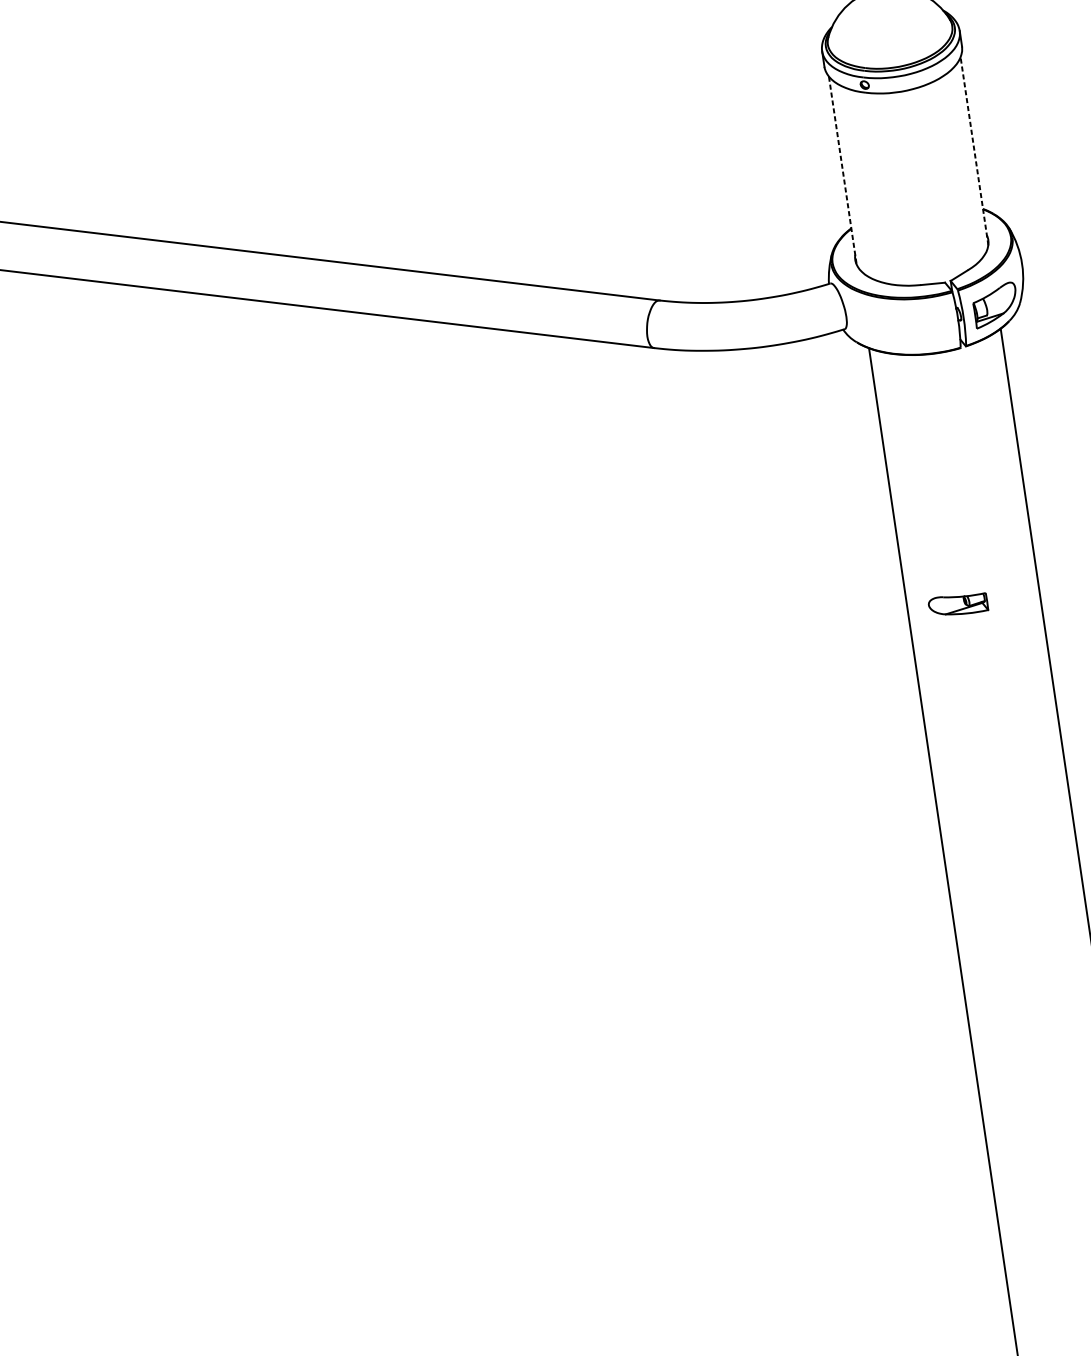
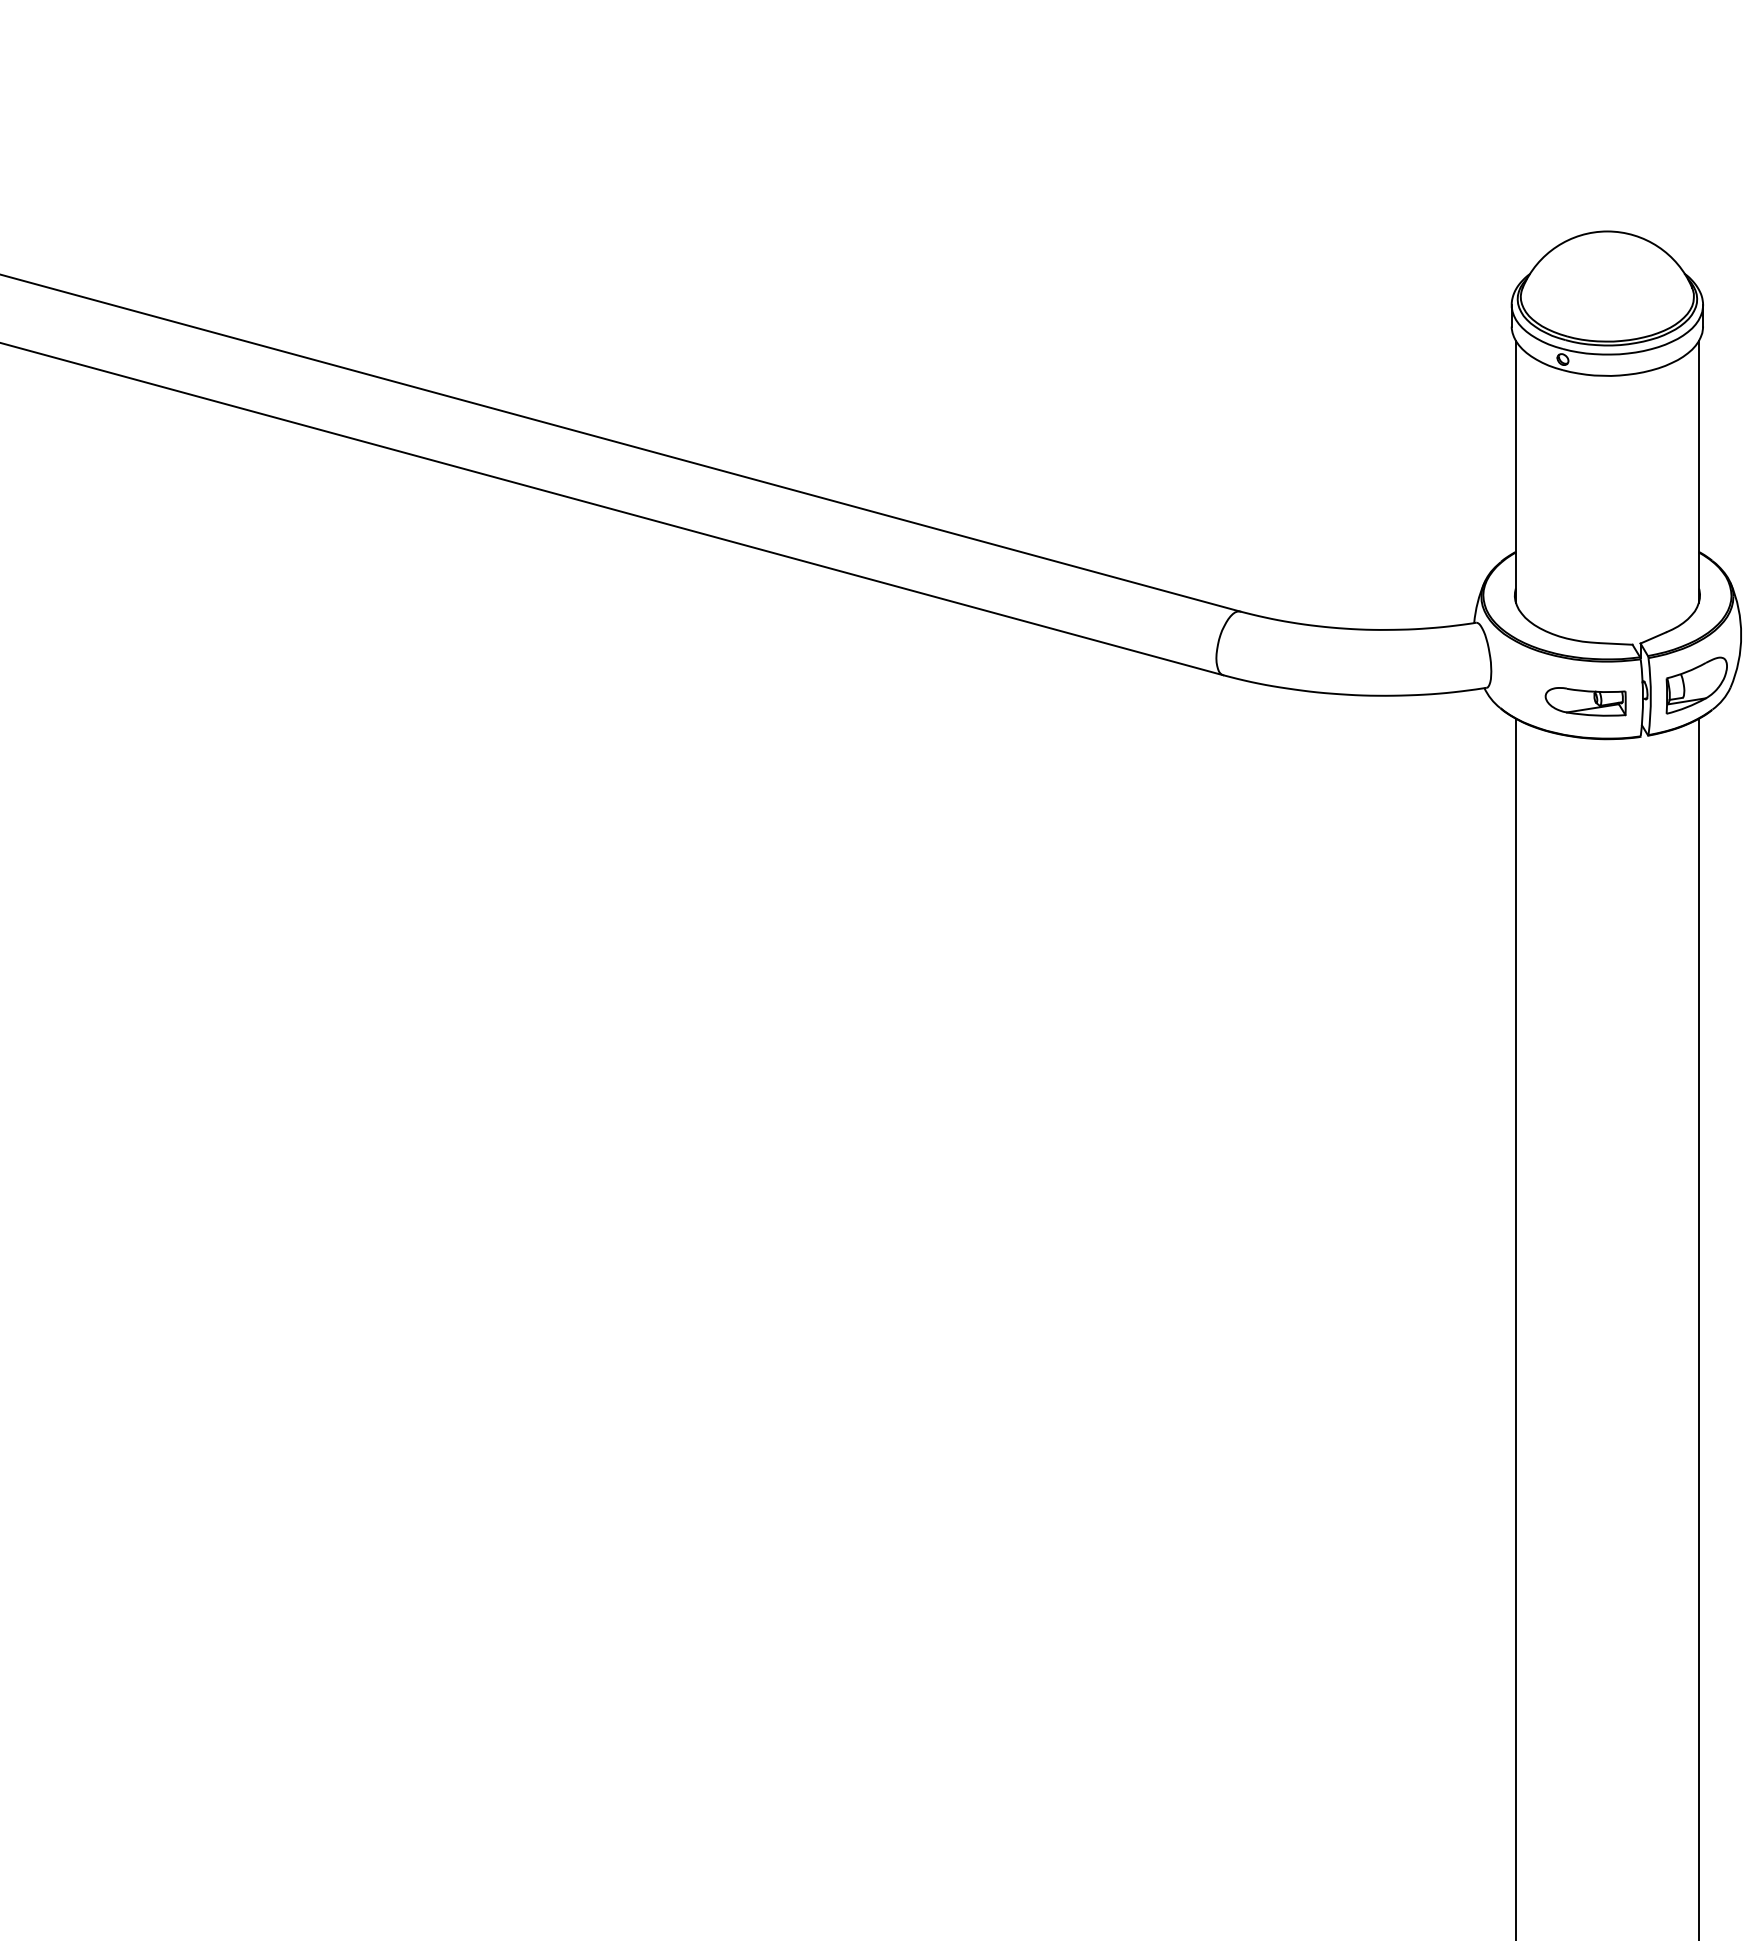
line: (974, 151) -> (1699, 471), dashed -> solid
line: (842, 170) -> (1515, 471), dashed -> solid
part: (958, 604) -> (1585, 701), moved

